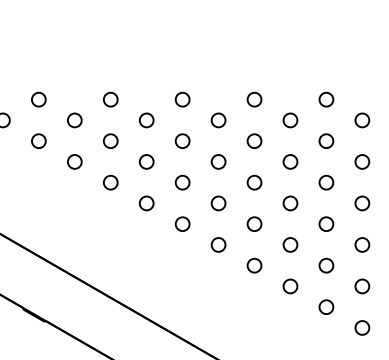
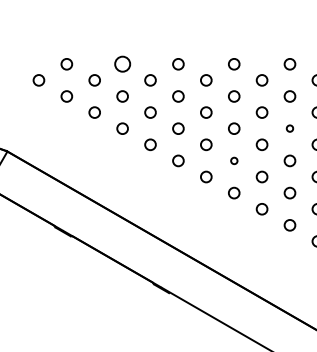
circle: (110, 99) -> (122, 64), size x1.4
circle: (325, 182) -> (289, 128), size x0.6
circle: (254, 223) -> (234, 160), size x0.6

